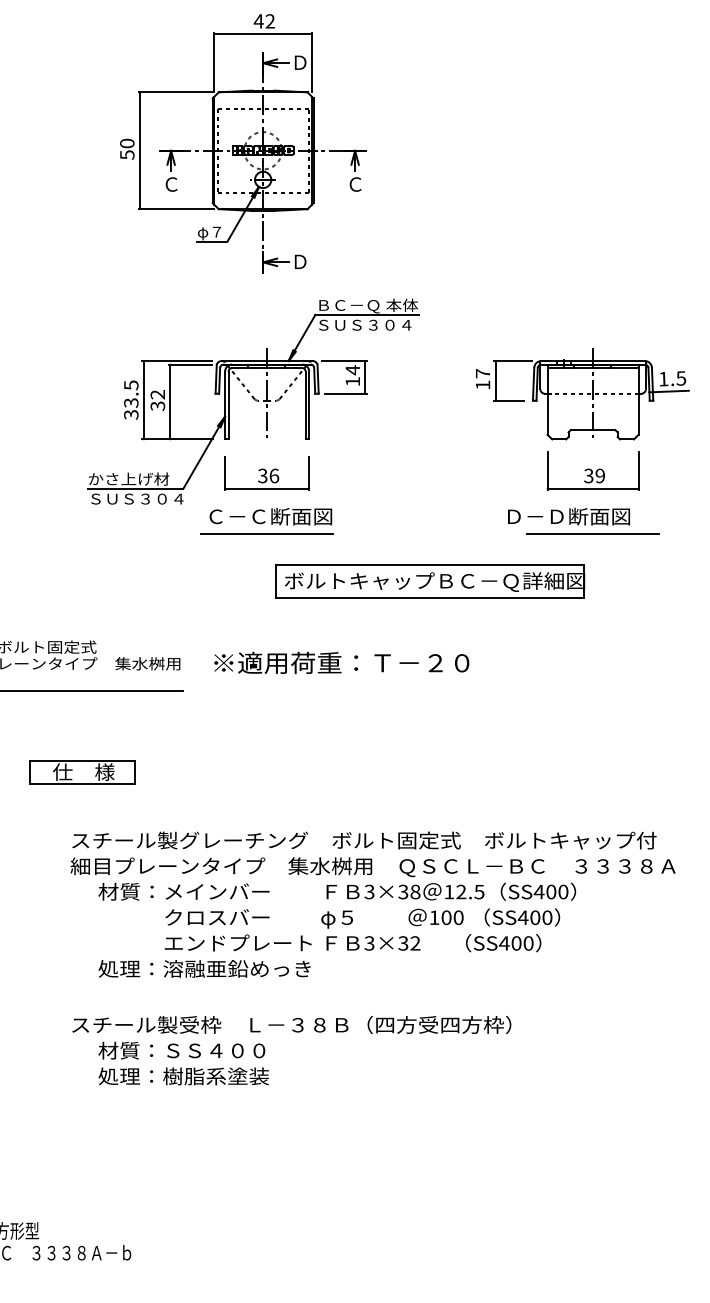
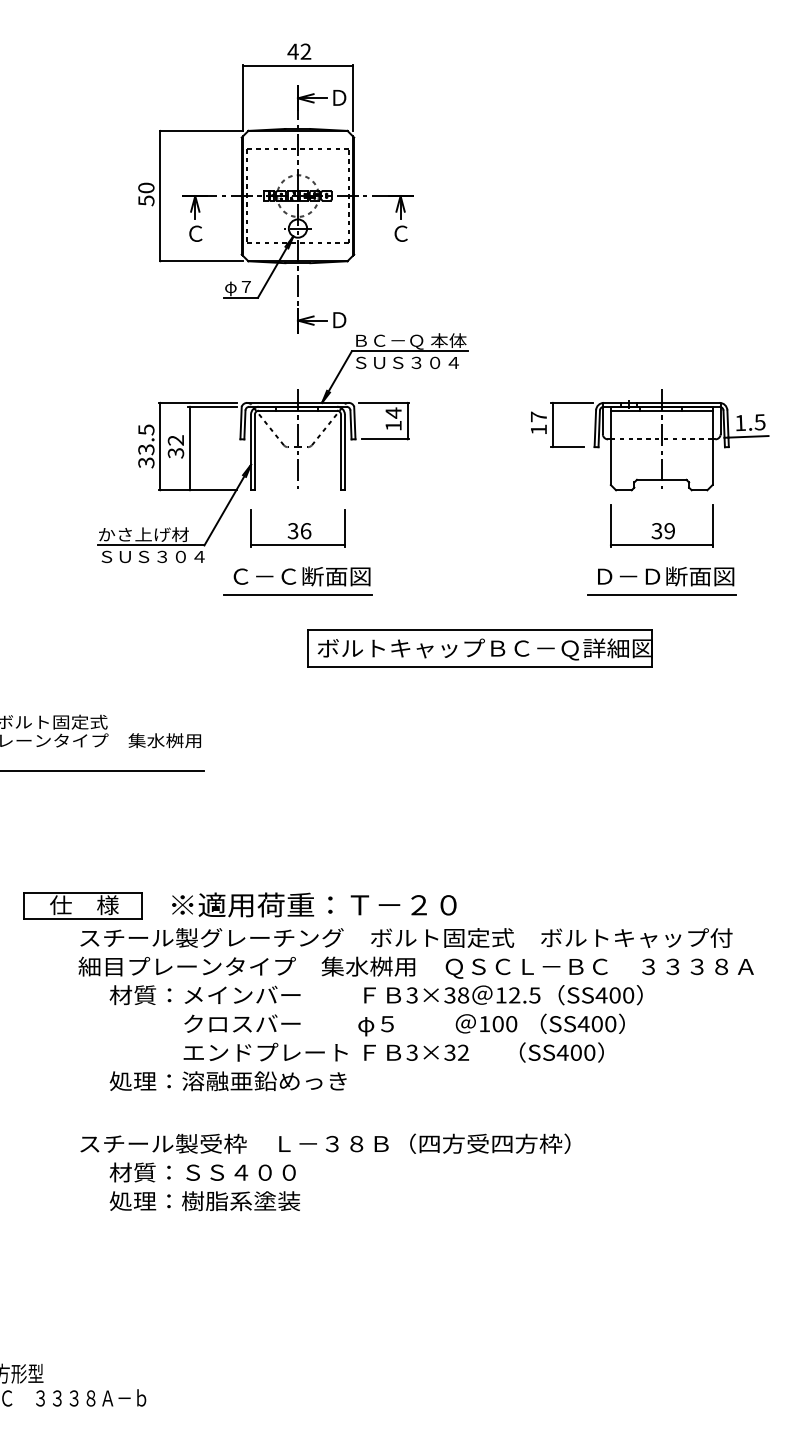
part: (243, 143) -> (276, 187), moved
text: (568, 516) -> (665, 576), moved
text: (341, 662) -> (313, 904), moved
part: (82, 772) -> (82, 905), moved

